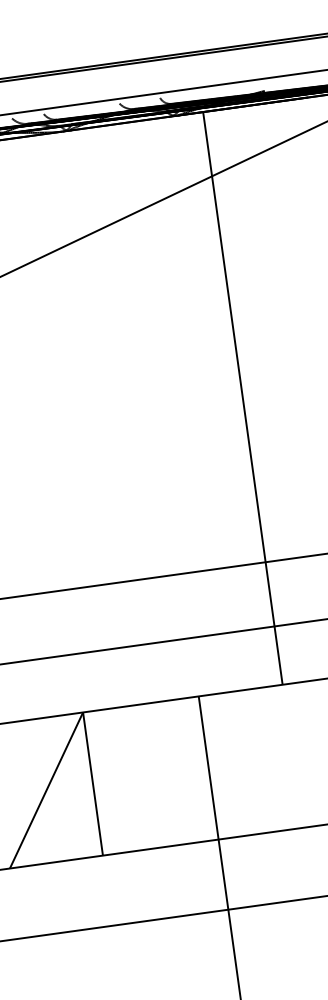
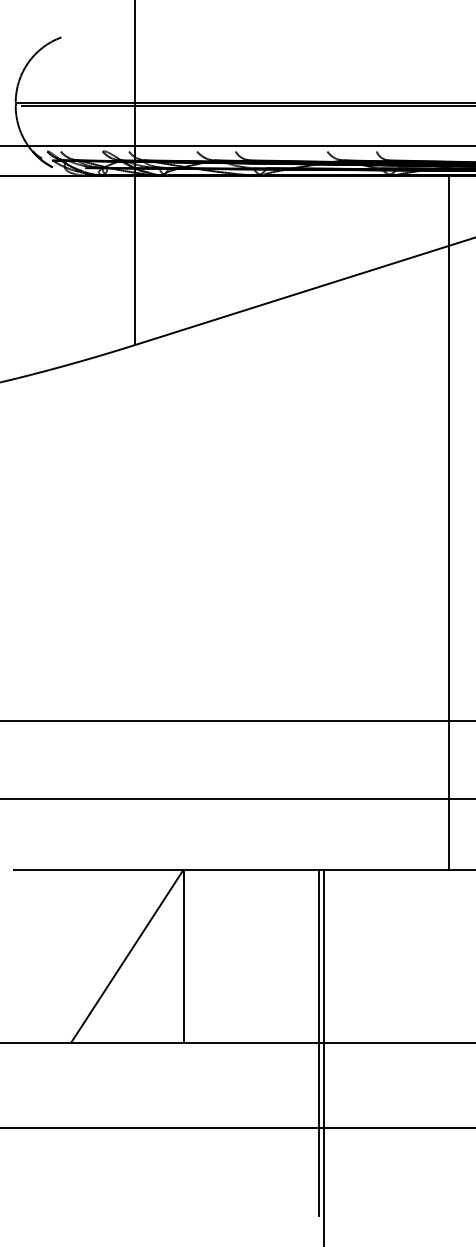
line: (242, 398) -> (449, 522), moved
line: (214, 839) -> (319, 1042), added

